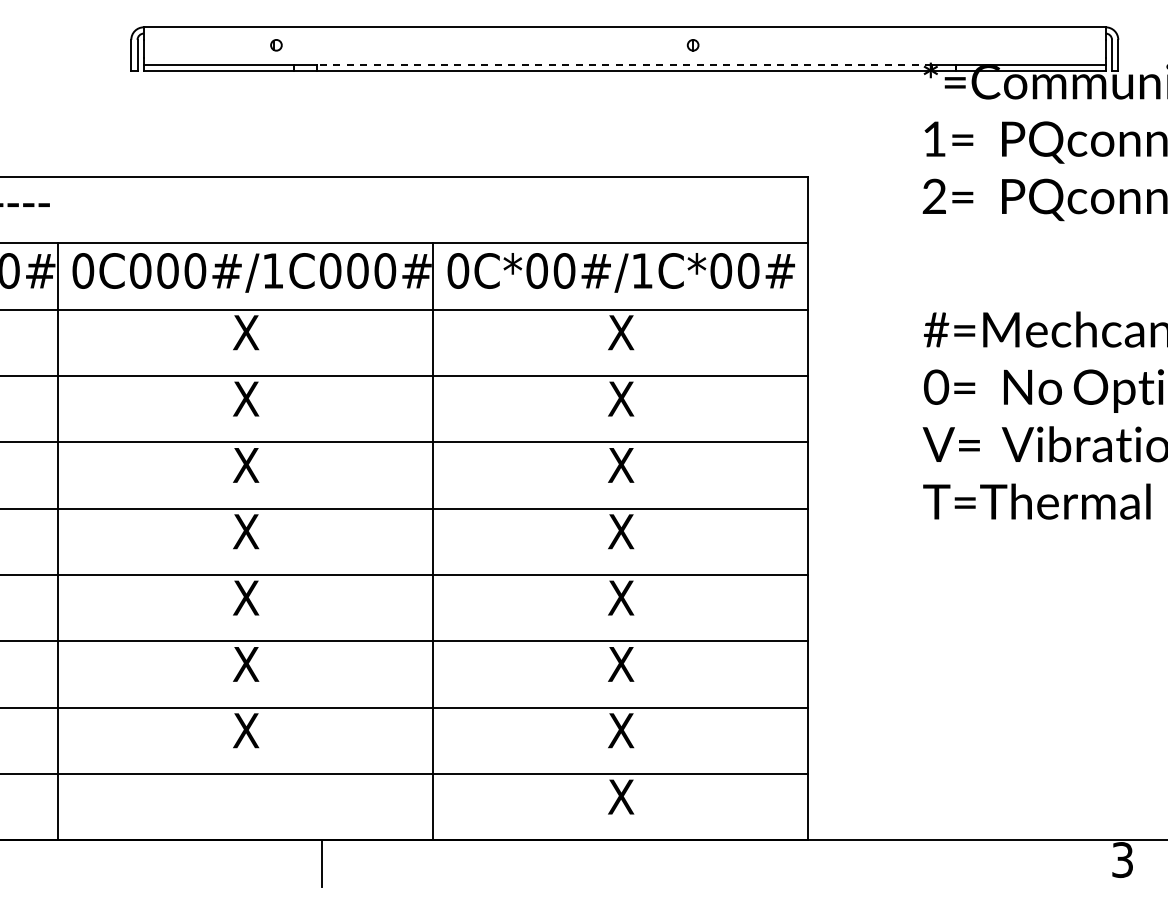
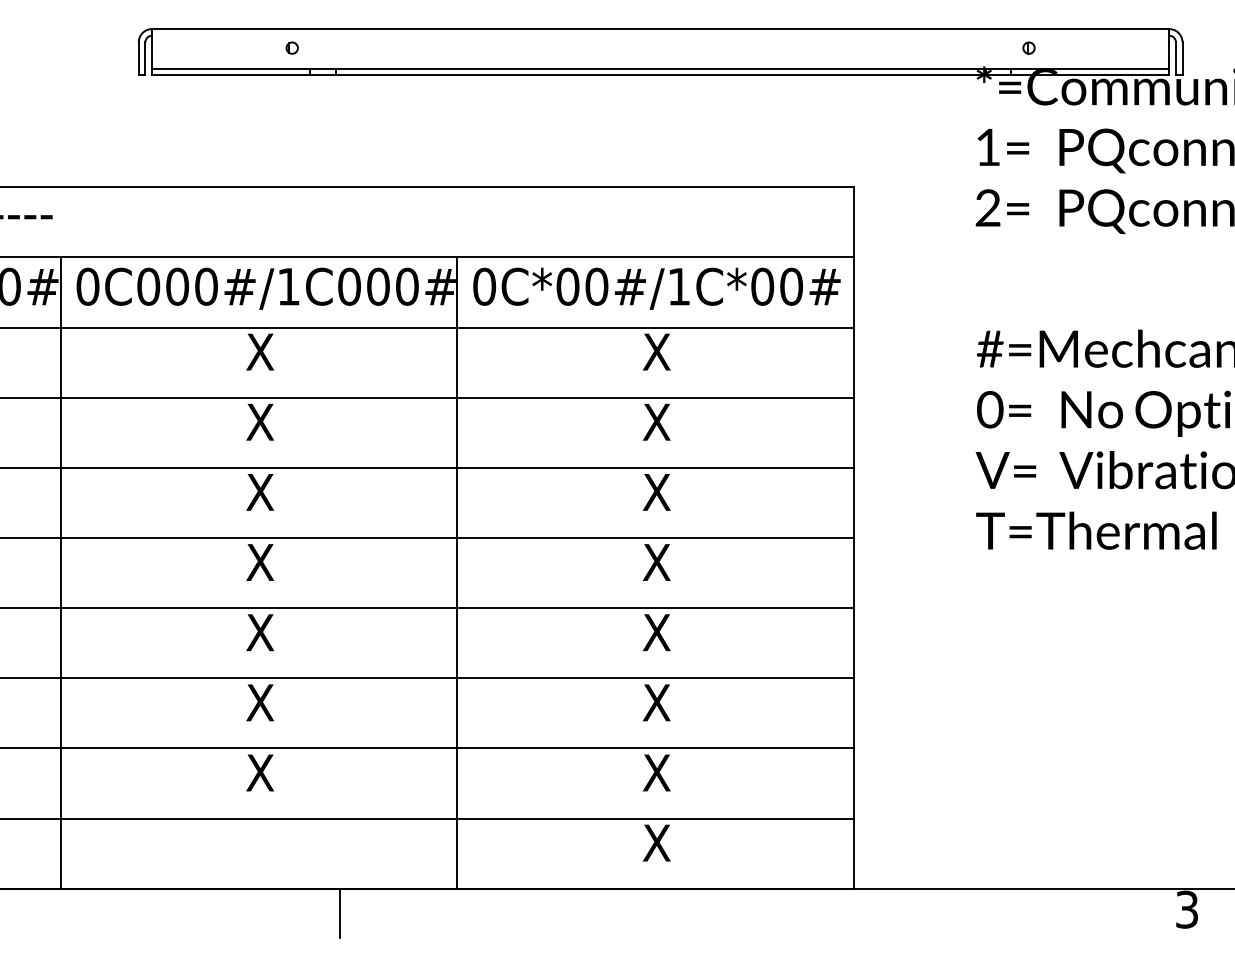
part: (692, 45) -> (1028, 48), moved
line: (624, 64) -> (660, 68), dashed -> solid

